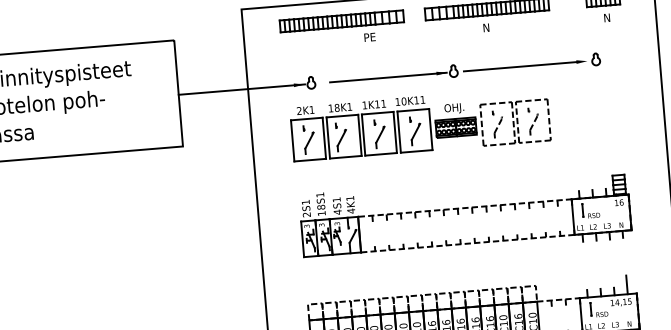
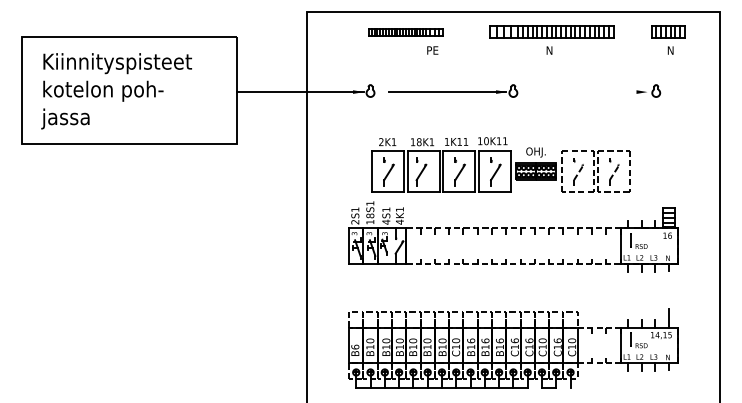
part: (341, 20) -> (405, 31), size x0.6
line: (519, 67) -> (579, 92), removed
part: (419, 123) -> (500, 164), moved

